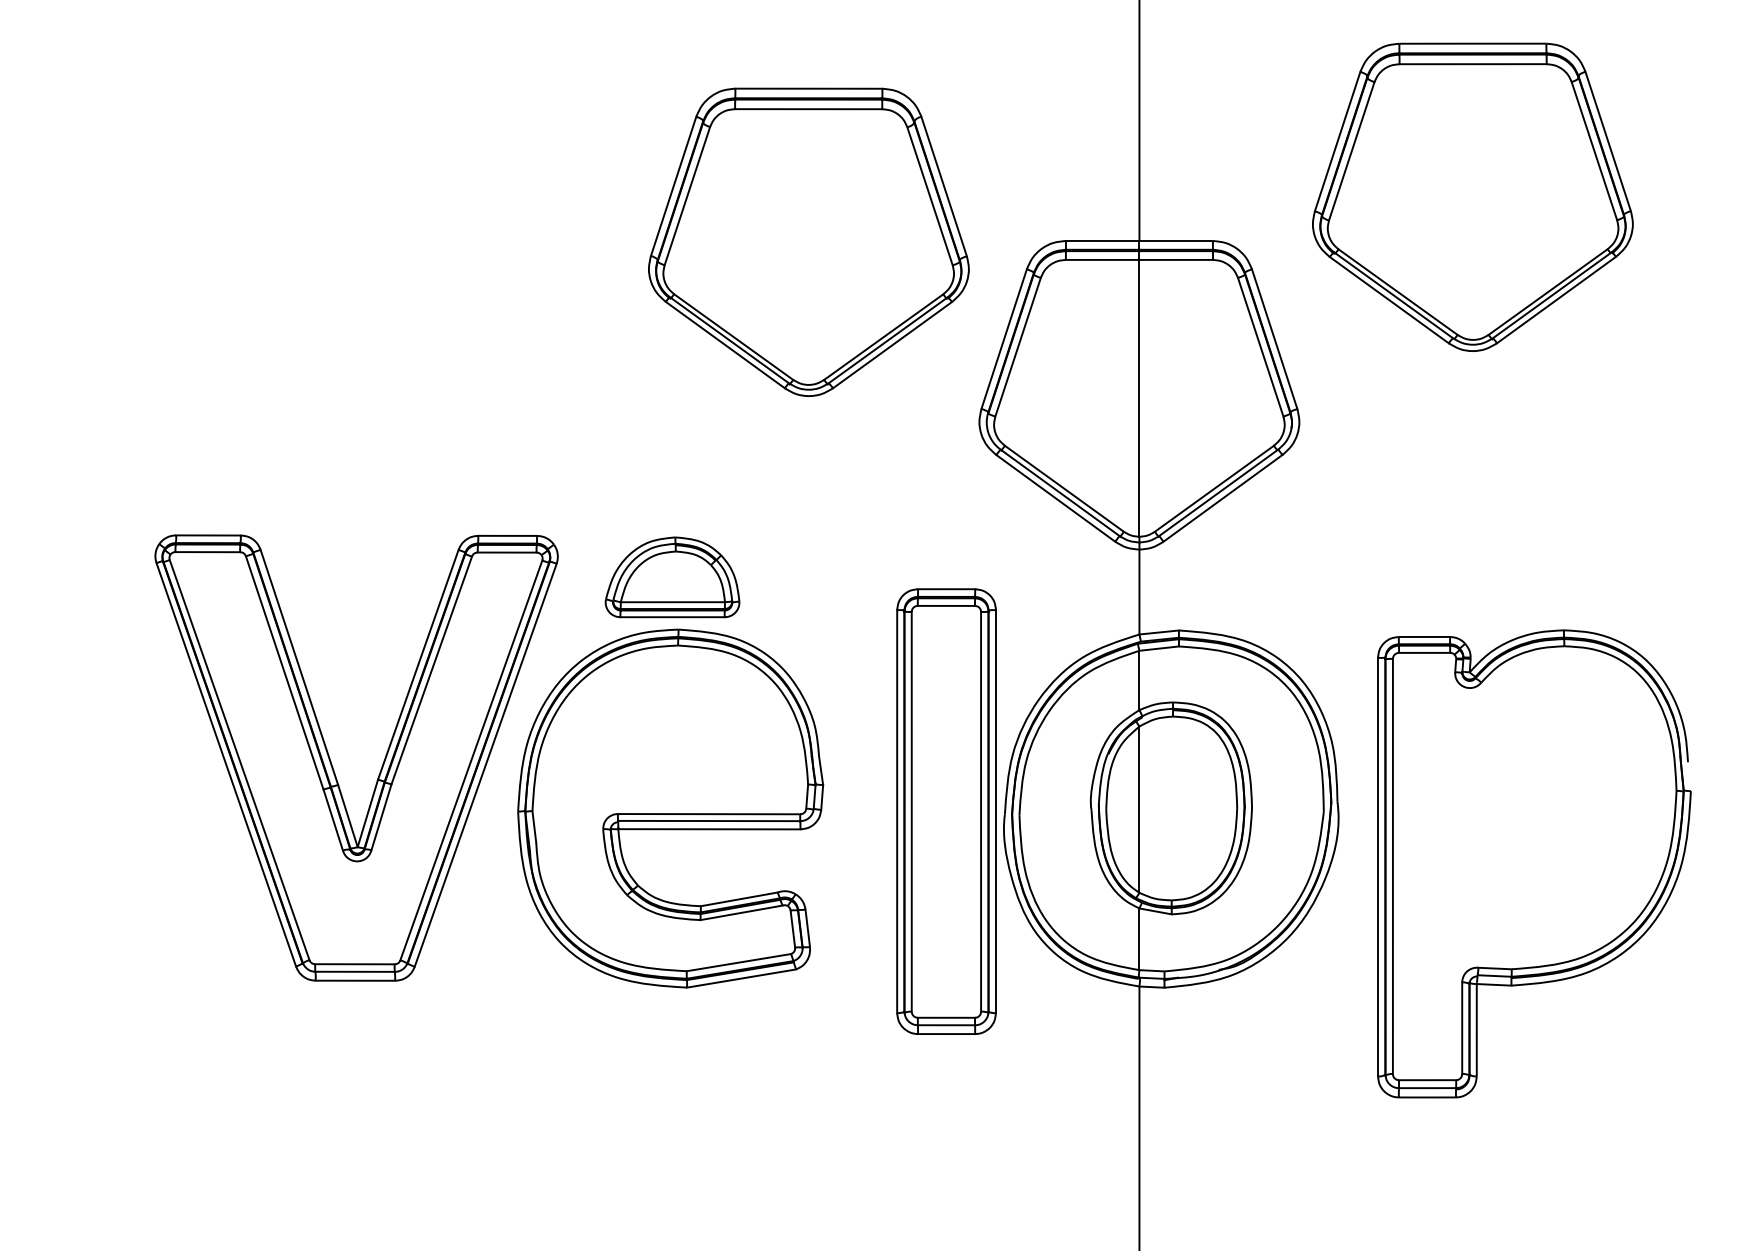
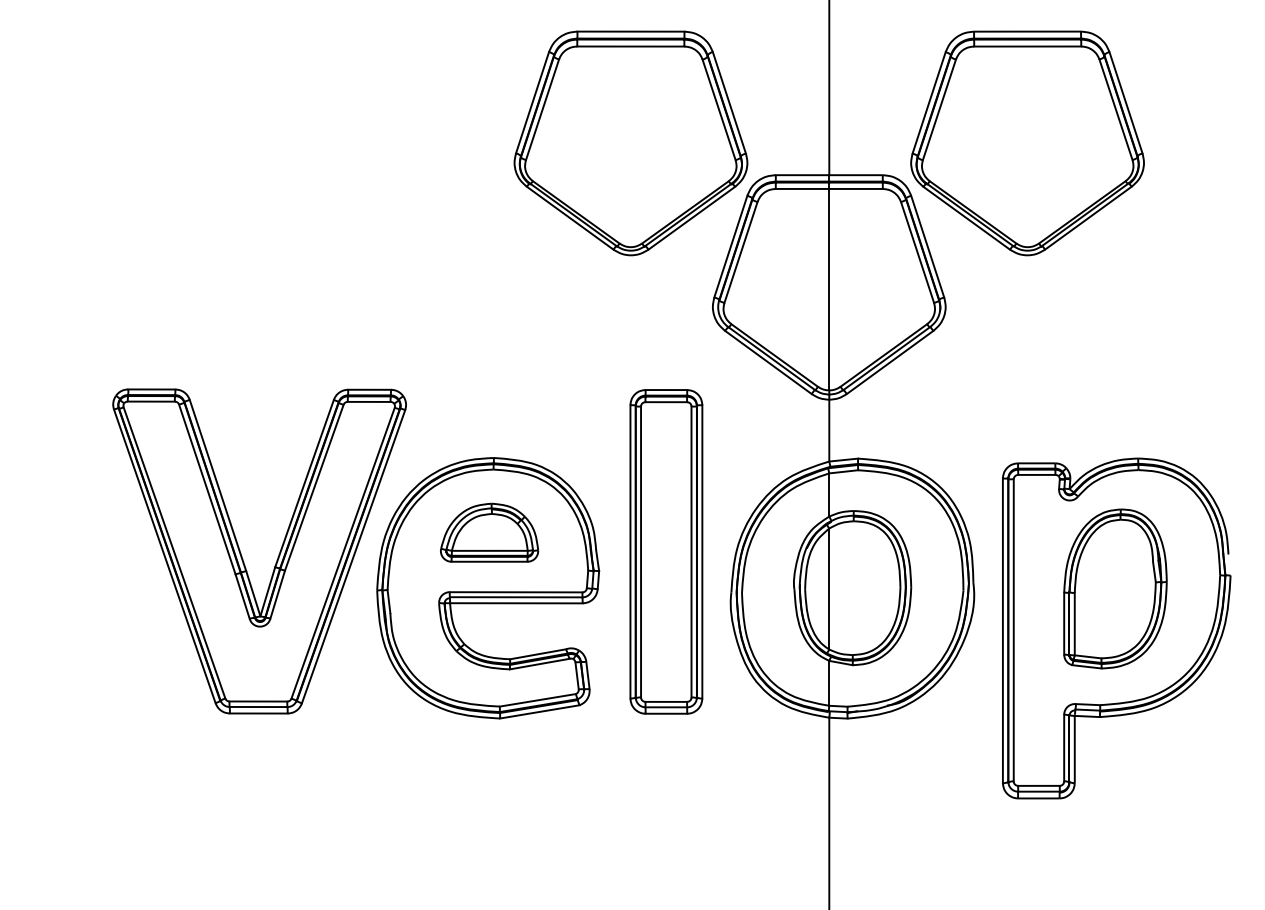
part: (1472, 196) -> (1027, 142), moved
part: (808, 241) -> (630, 142), moved
part: (672, 577) -> (489, 532), moved
part: (1532, 809) -> (1115, 588), added
part: (946, 811) -> (666, 551), moved

